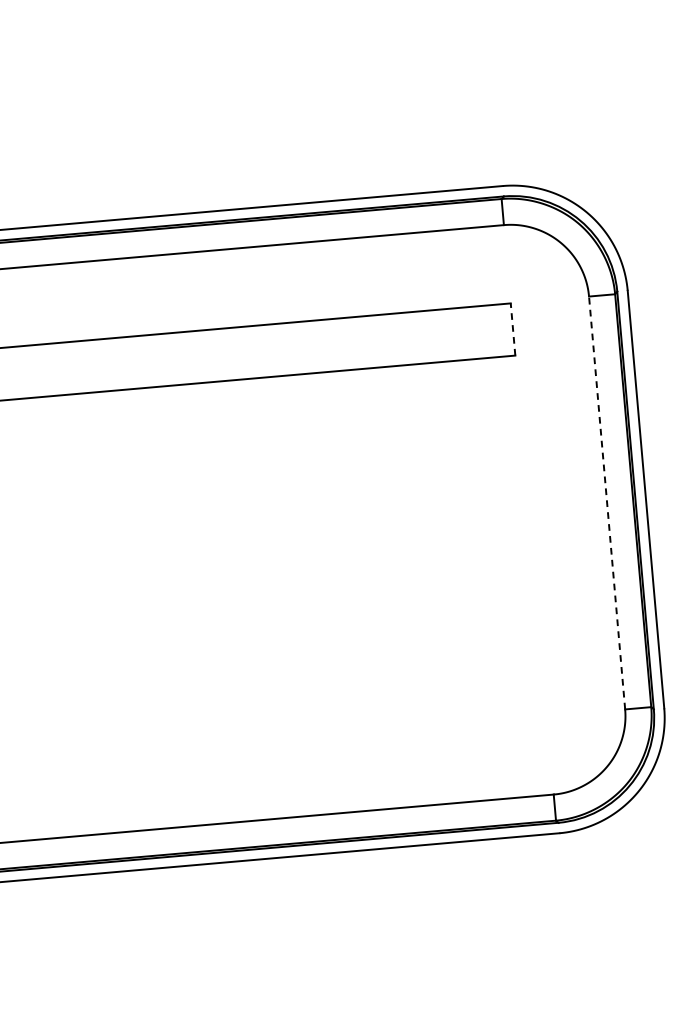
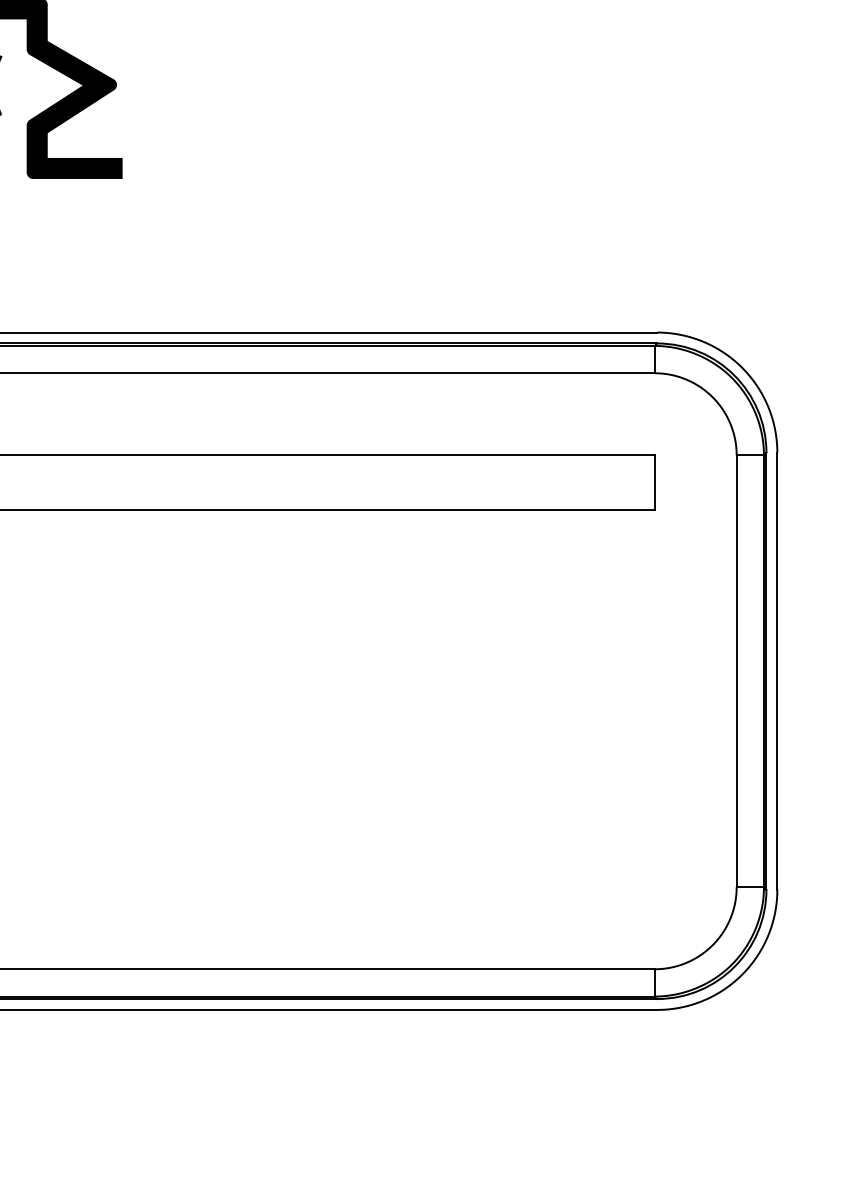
line: (512, 329) -> (654, 482), dashed -> solid
line: (606, 502) -> (736, 670), dashed -> solid

